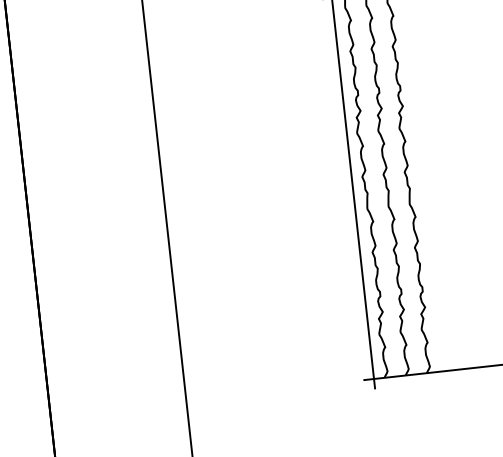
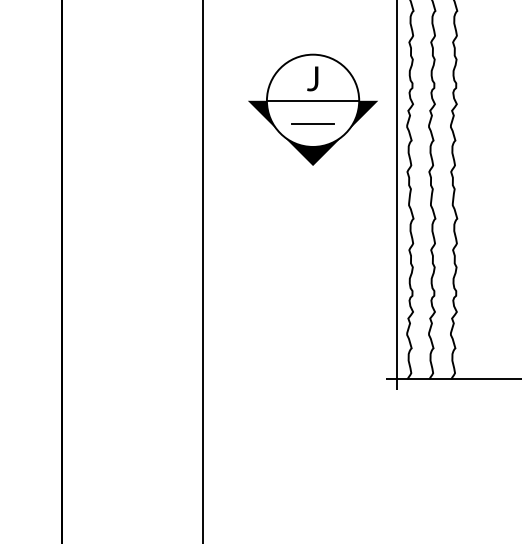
part: (263, 126) -> (312, 109), added

